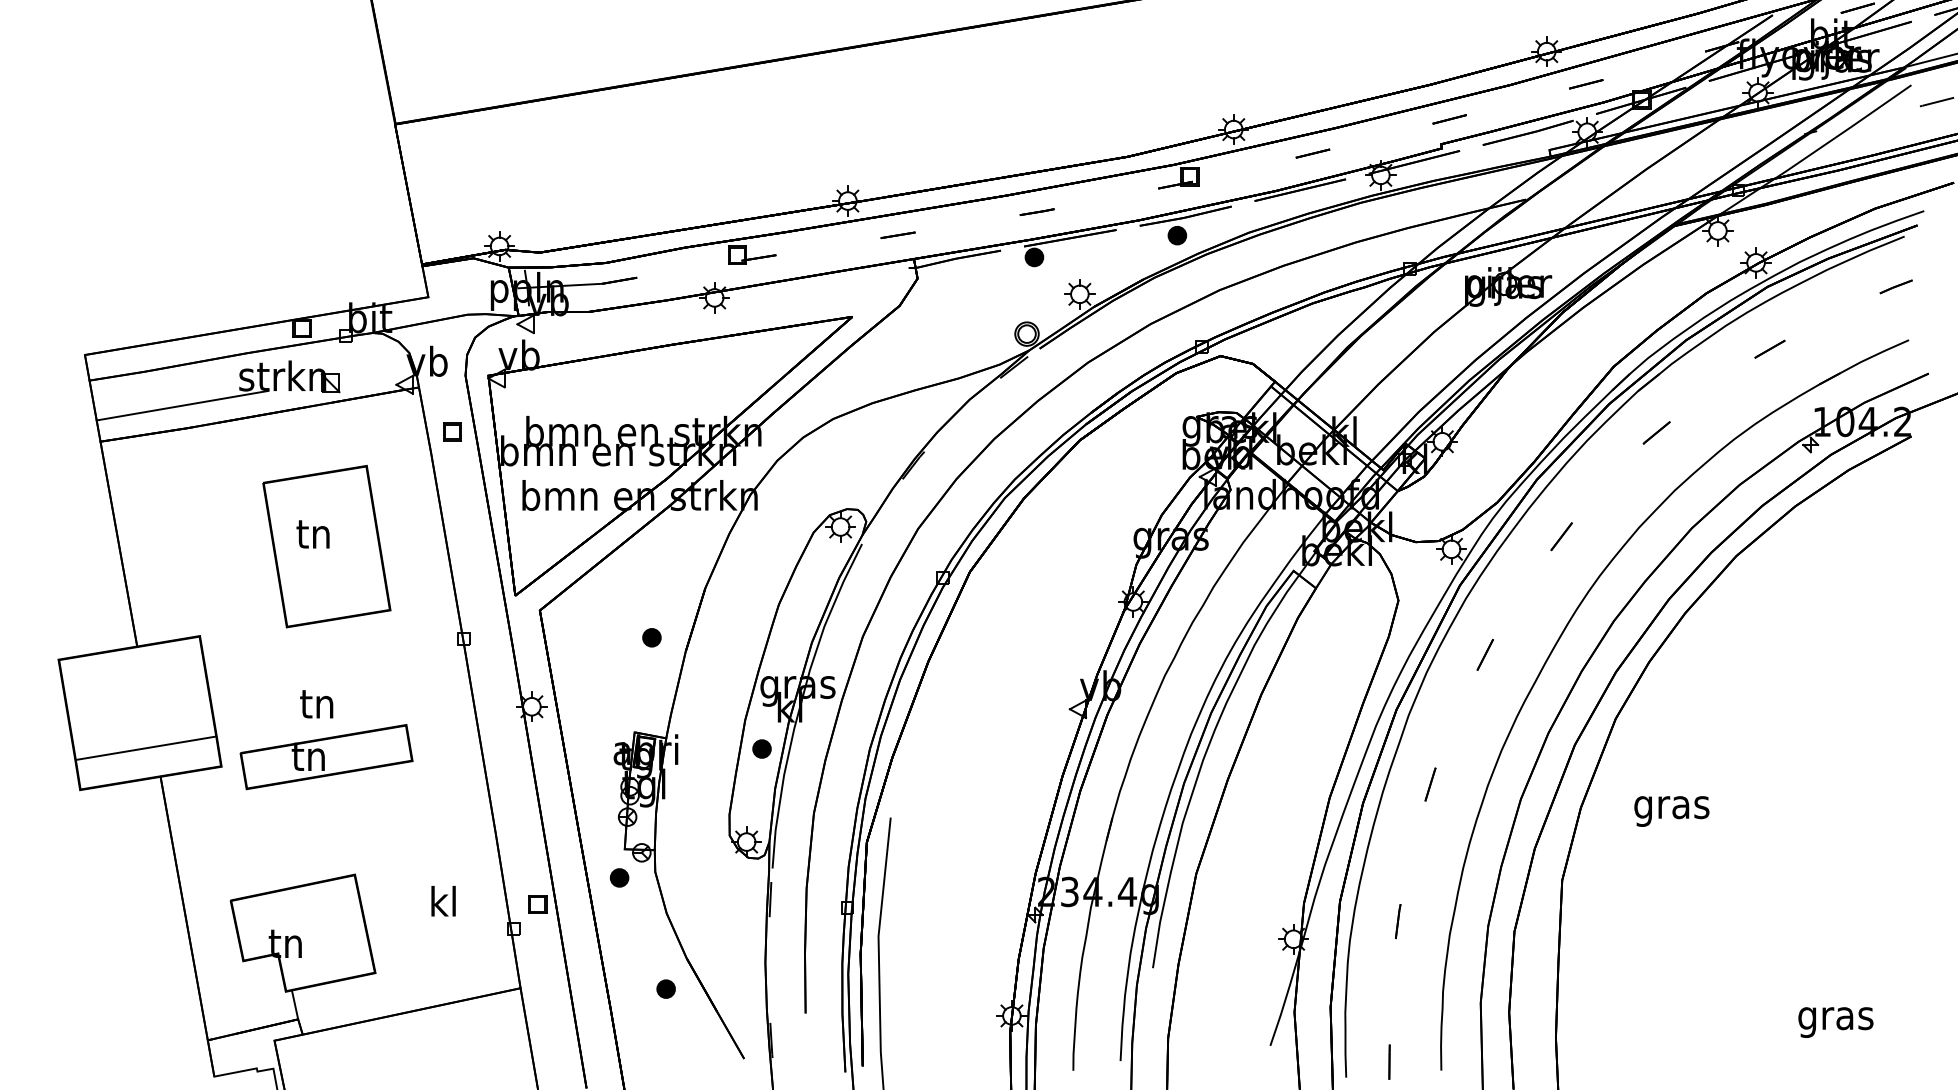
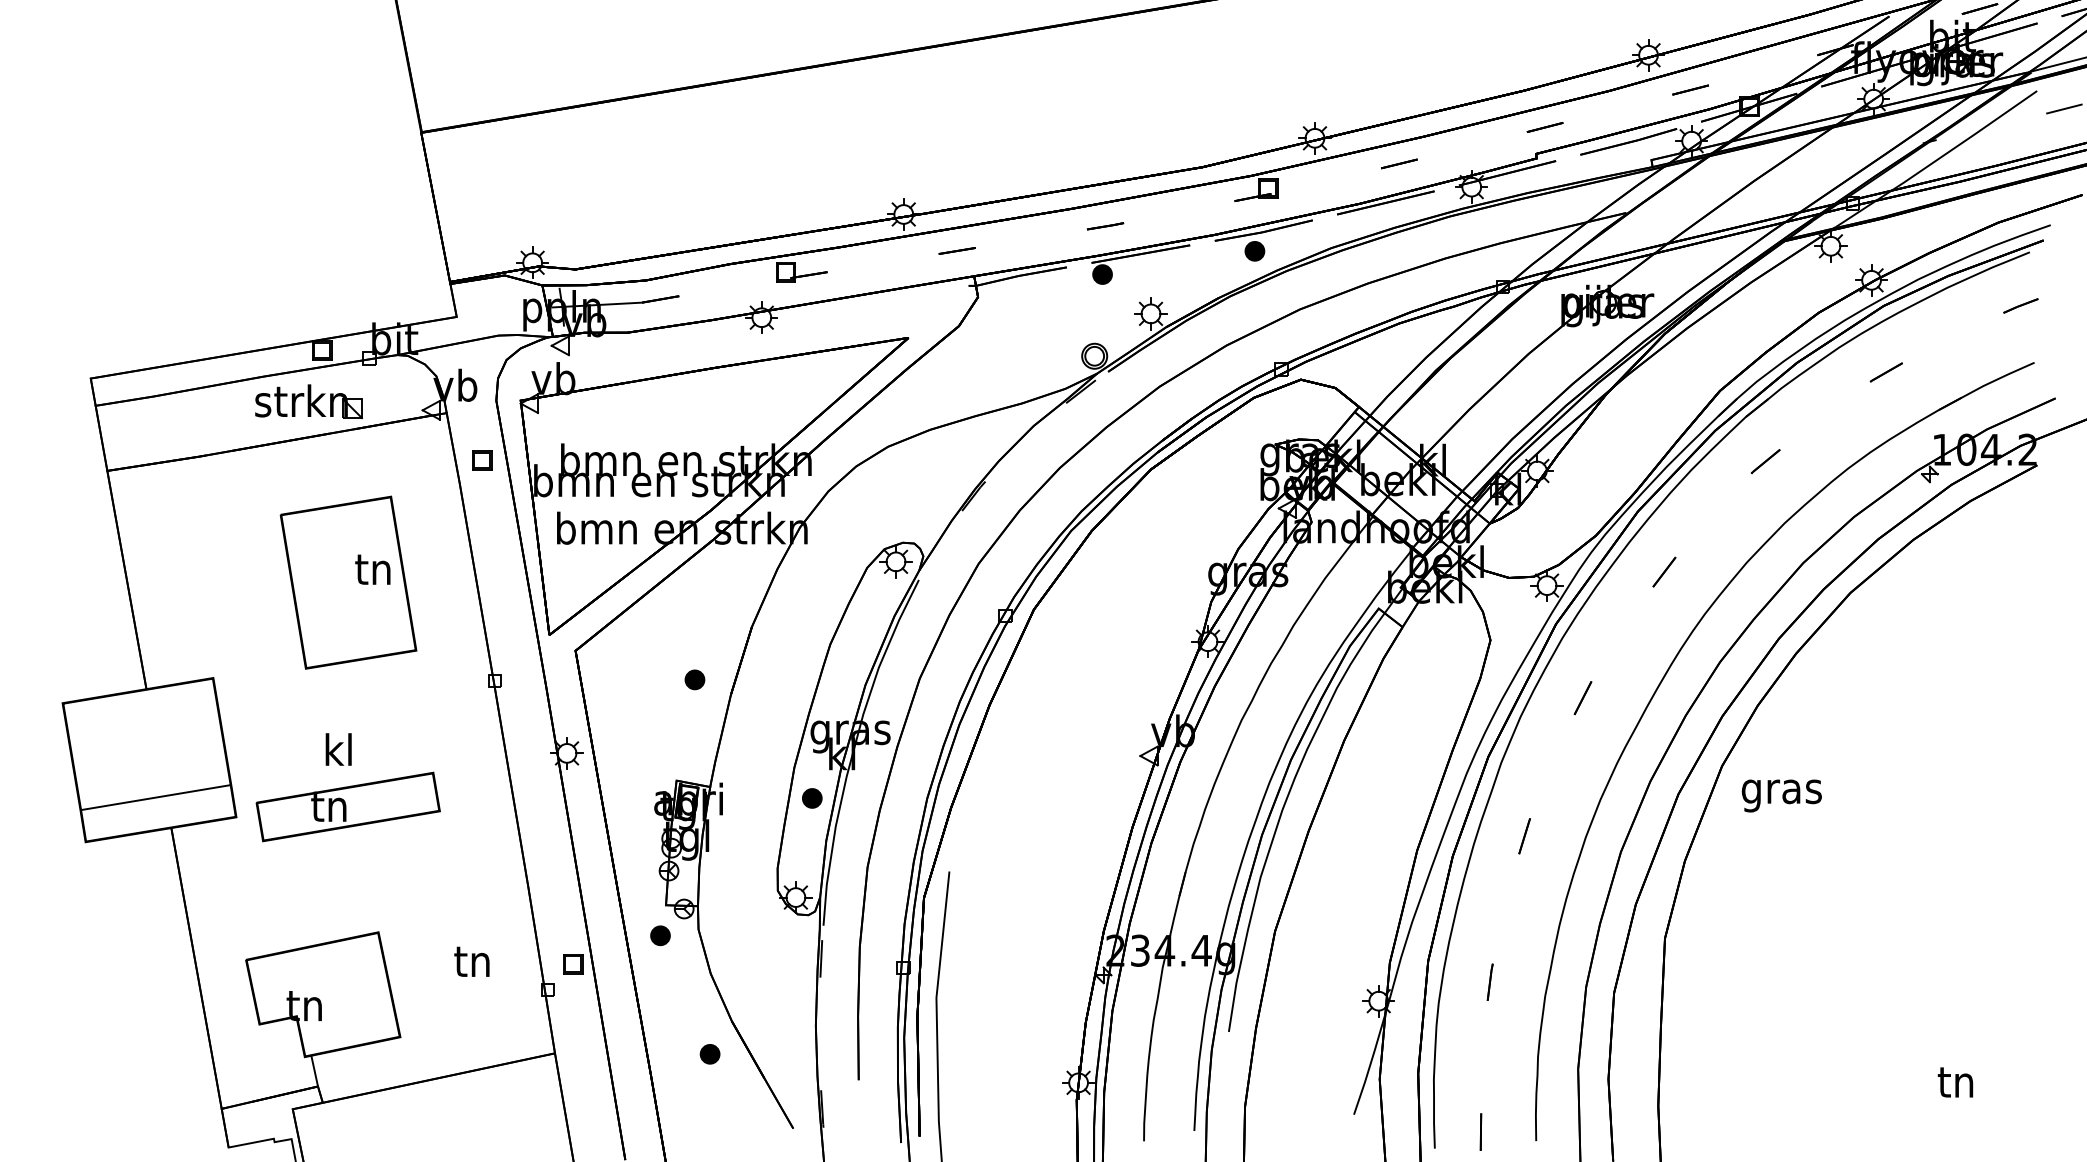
line: (182, 405) -> (194, 432), removed
text: (312, 534) -> (372, 569), moved
text: (316, 703) -> (337, 749), tn -> kl
text: (1671, 811) -> (1781, 795), moved
text: (442, 901) -> (471, 960), kl -> tn
text: (1835, 1019) -> (1956, 1086), gras -> tn

